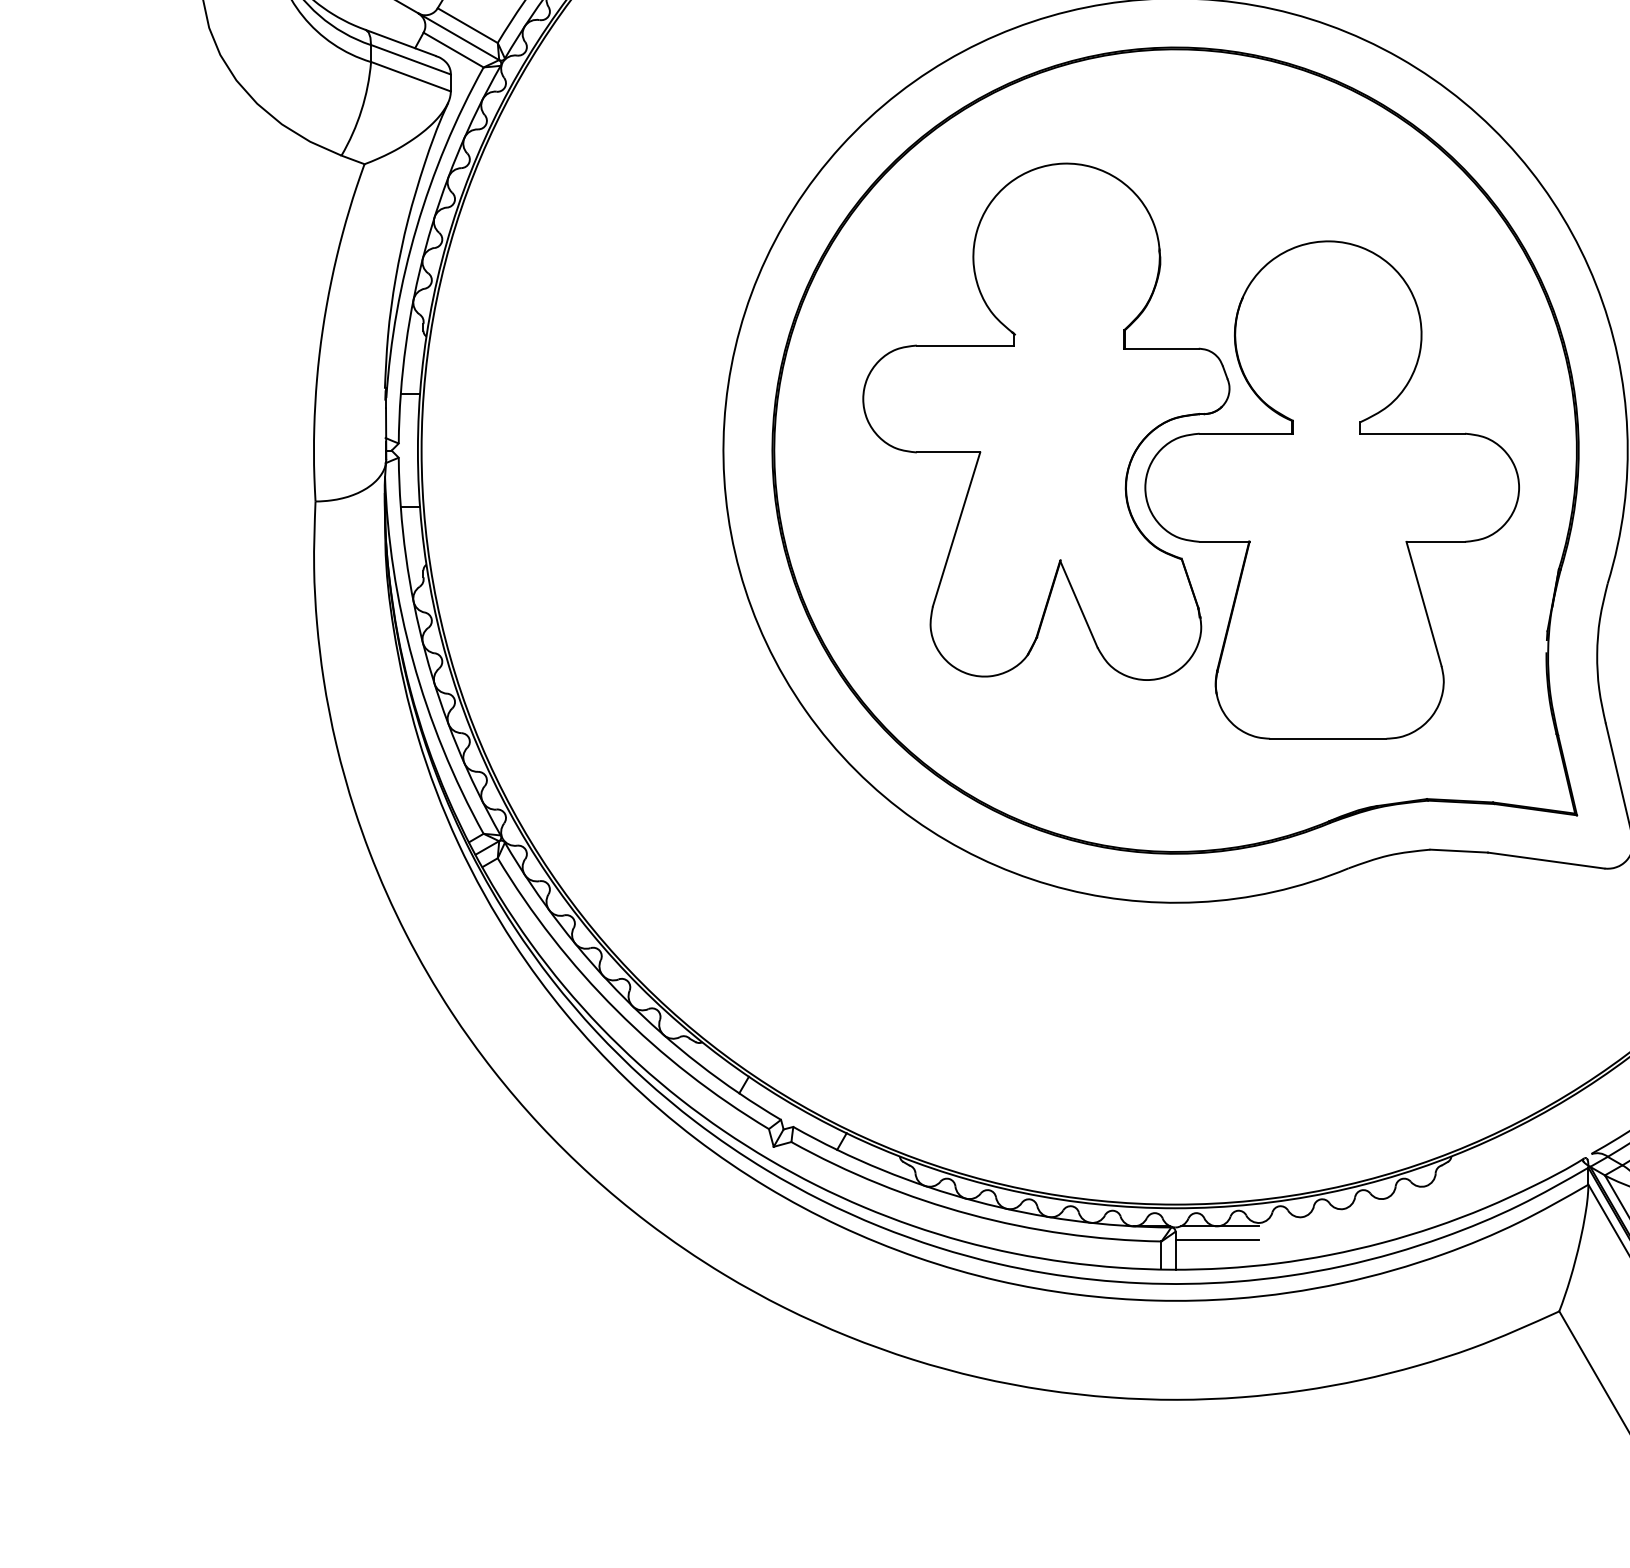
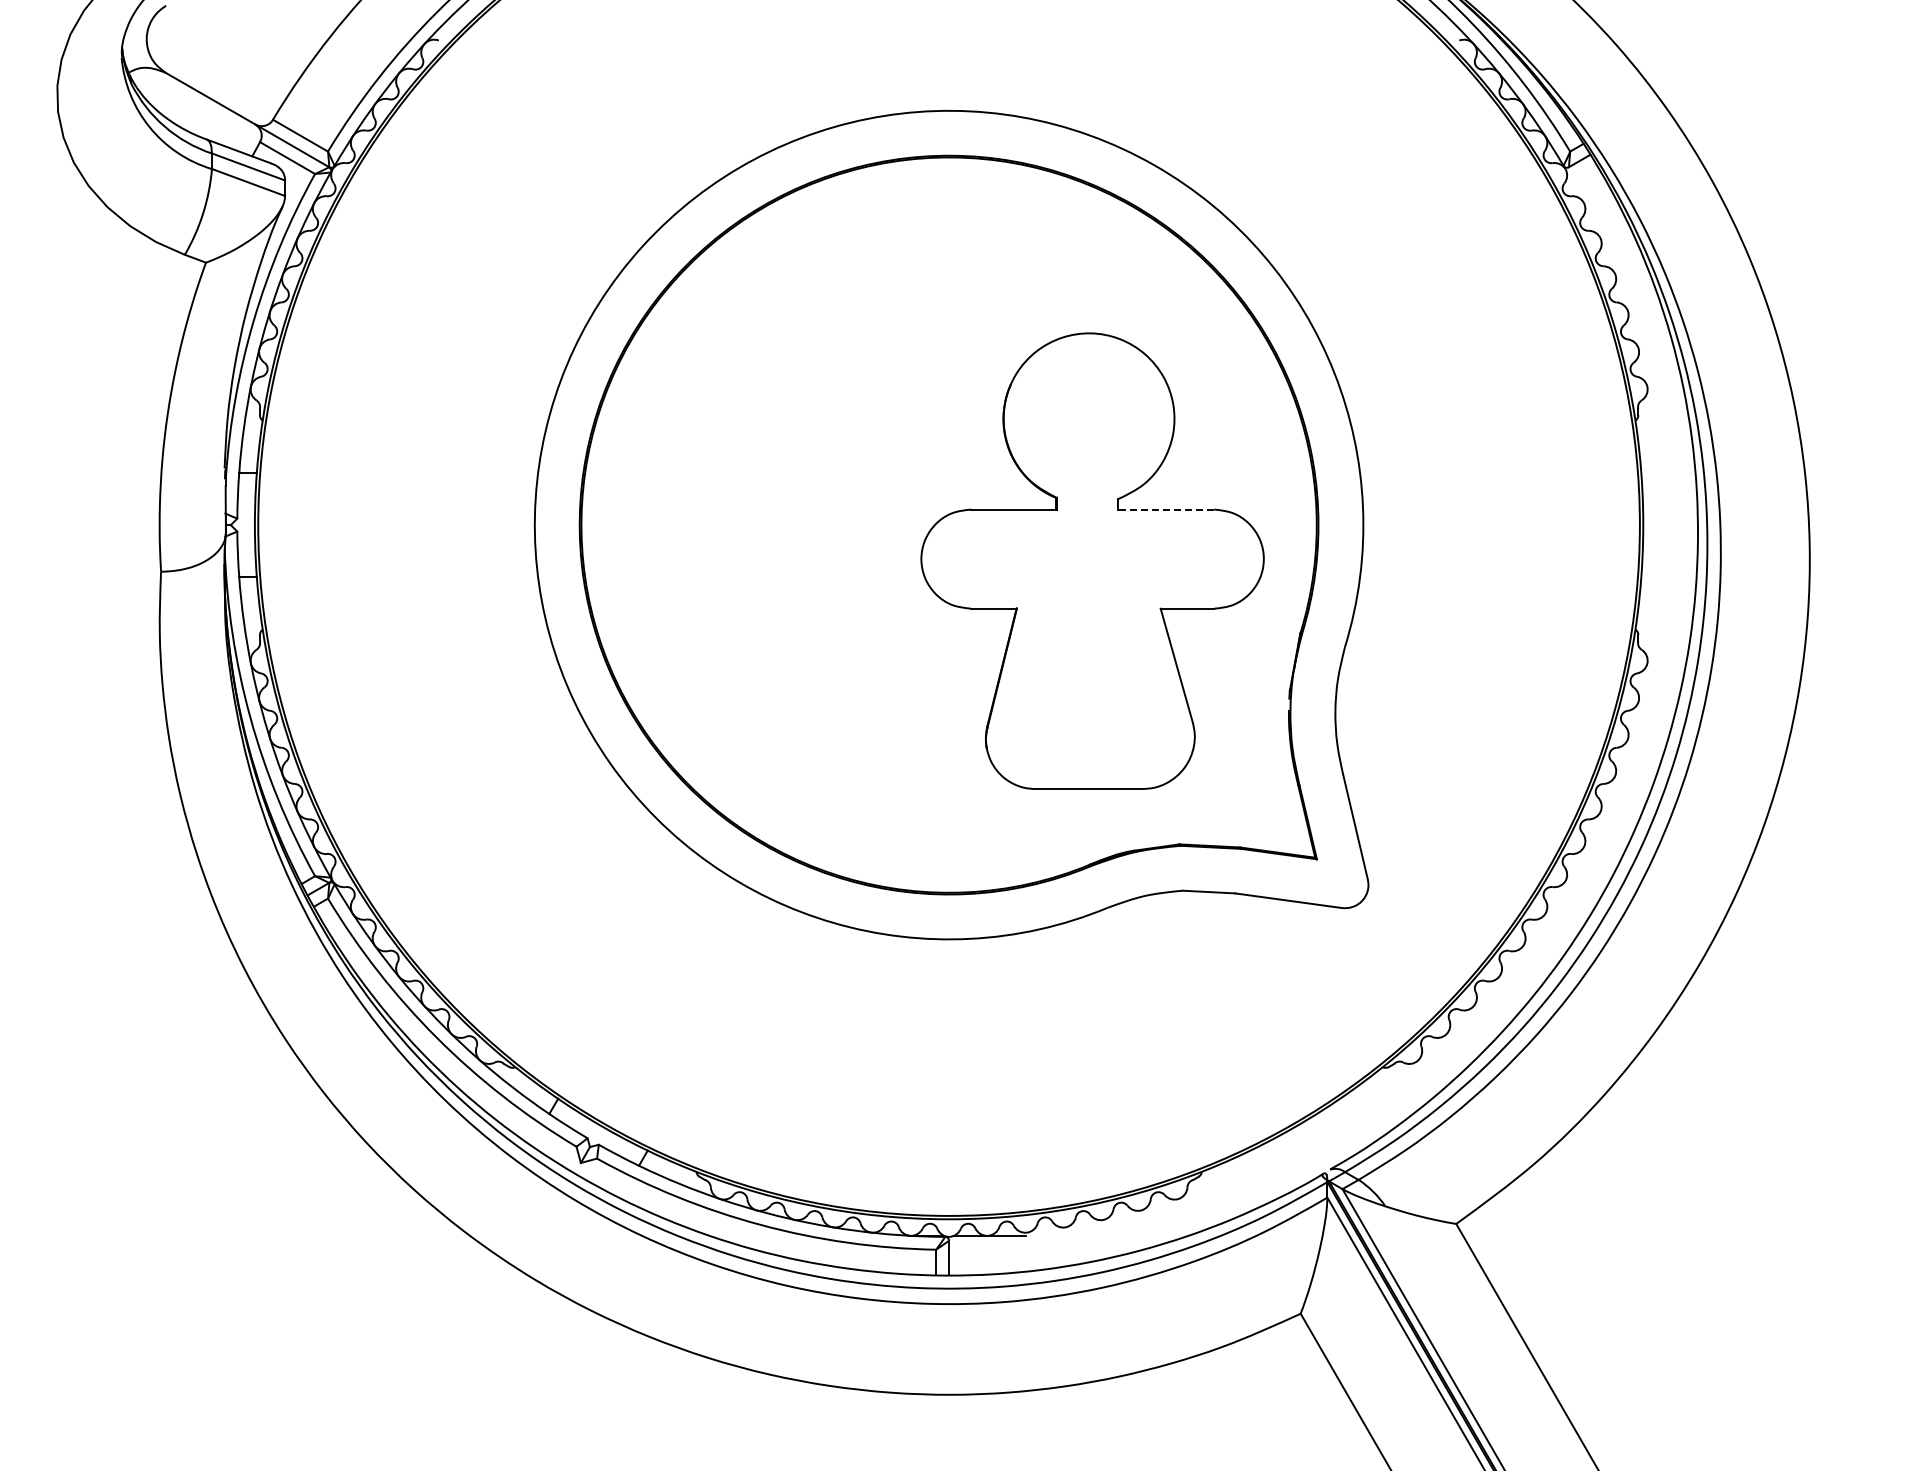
part: (1046, 421) -> (830, 498), removed
line: (1412, 433) -> (1166, 509), solid -> dashed
line: (1217, 1240) -> (987, 1248), removed

